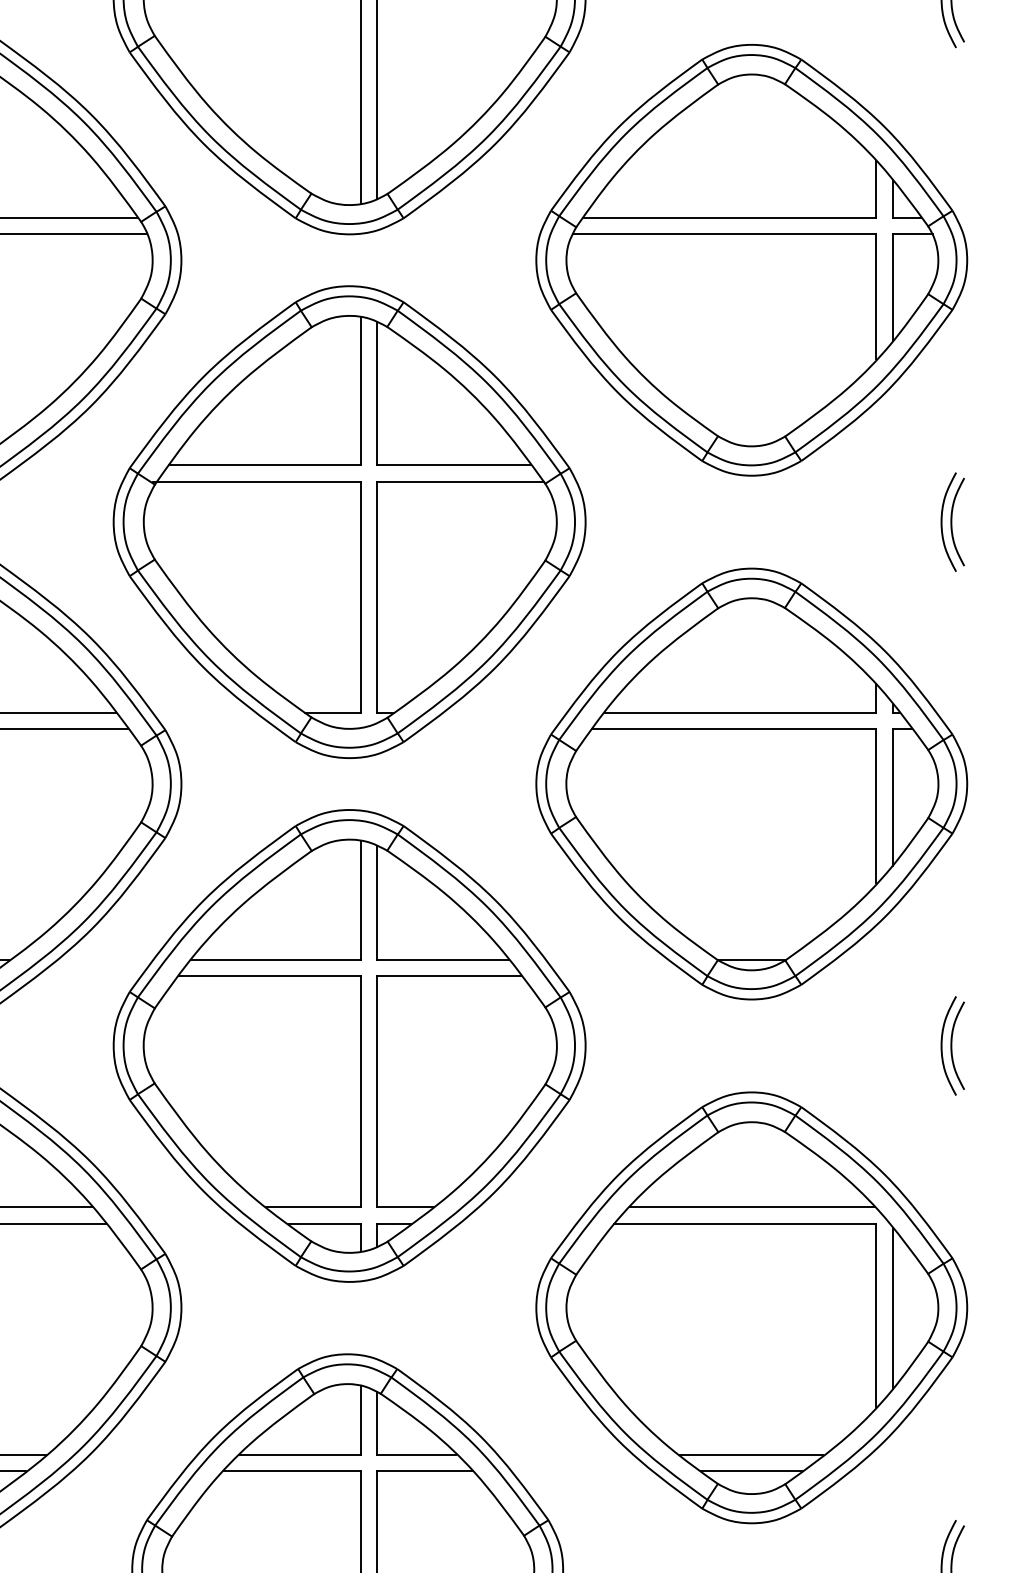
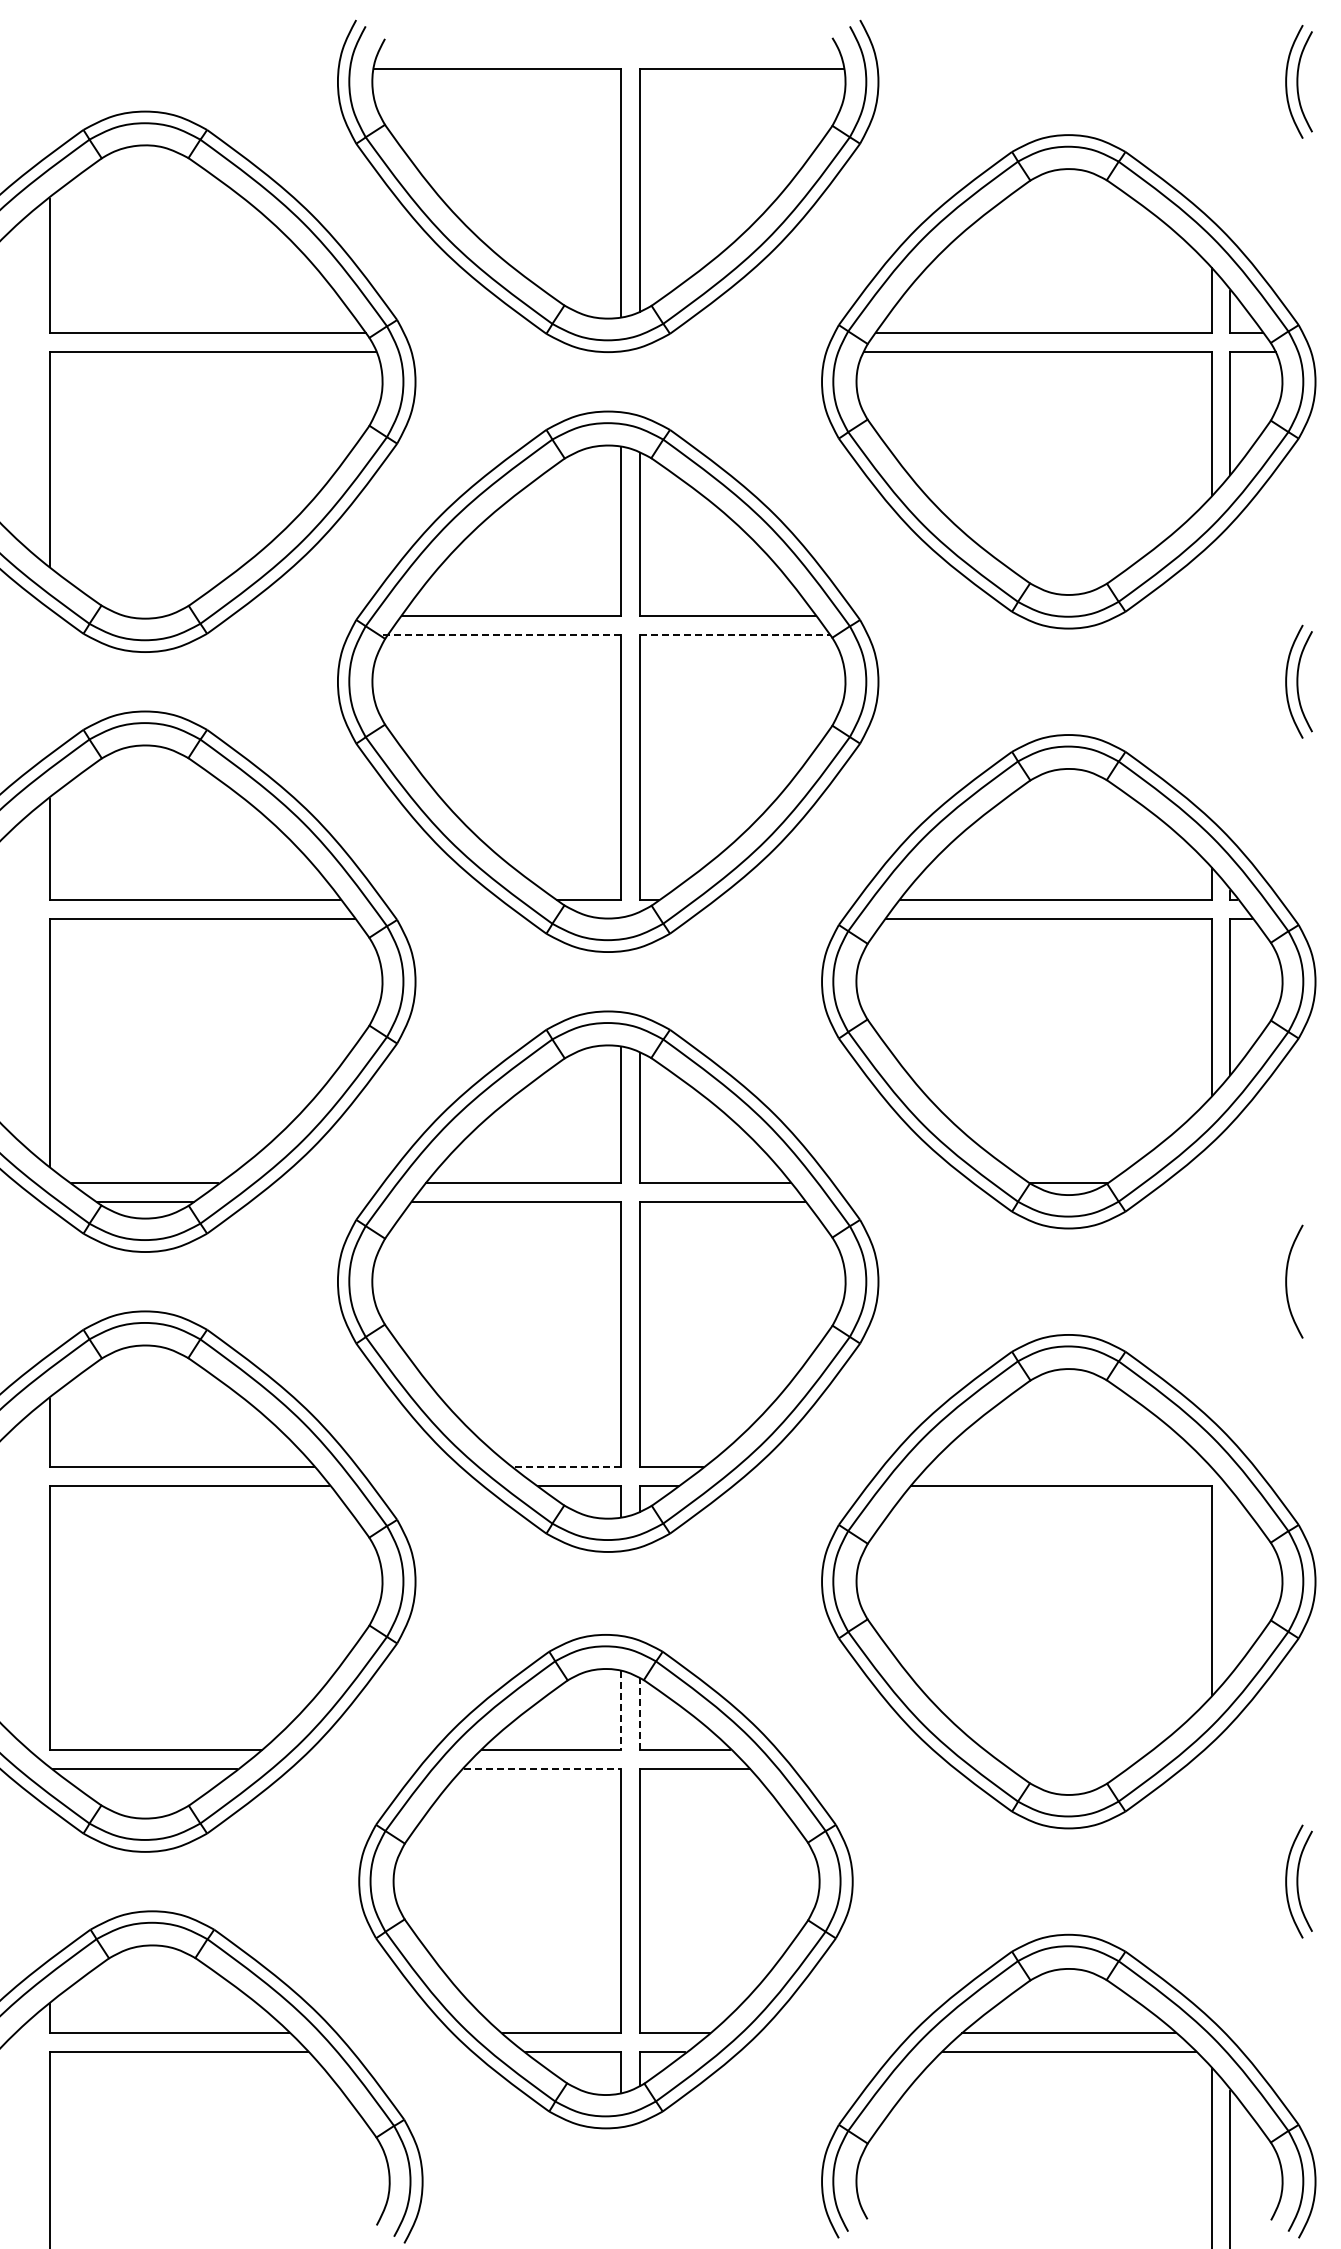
line: (257, 481) -> (502, 635), solid -> dashed
line: (460, 481) -> (735, 635), solid -> dashed
curve: (952, 1045) -> (1298, 1281), removed
line: (313, 1207) -> (566, 1466), solid -> dashed
line: (752, 1207) -> (1069, 1466), removed
line: (892, 1308) -> (1230, 1582), removed
line: (361, 1421) -> (621, 1711), solid -> dashed
line: (377, 1423) -> (640, 1714), solid -> dashed
line: (750, 1455) -> (1067, 1750), removed
line: (293, 1470) -> (543, 1768), solid -> dashed
line: (751, 1470) -> (1068, 1768), removed

